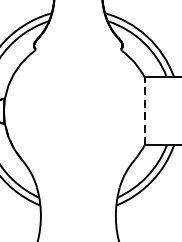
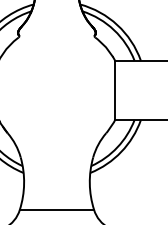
line: (145, 111) -> (115, 90), dashed -> solid

